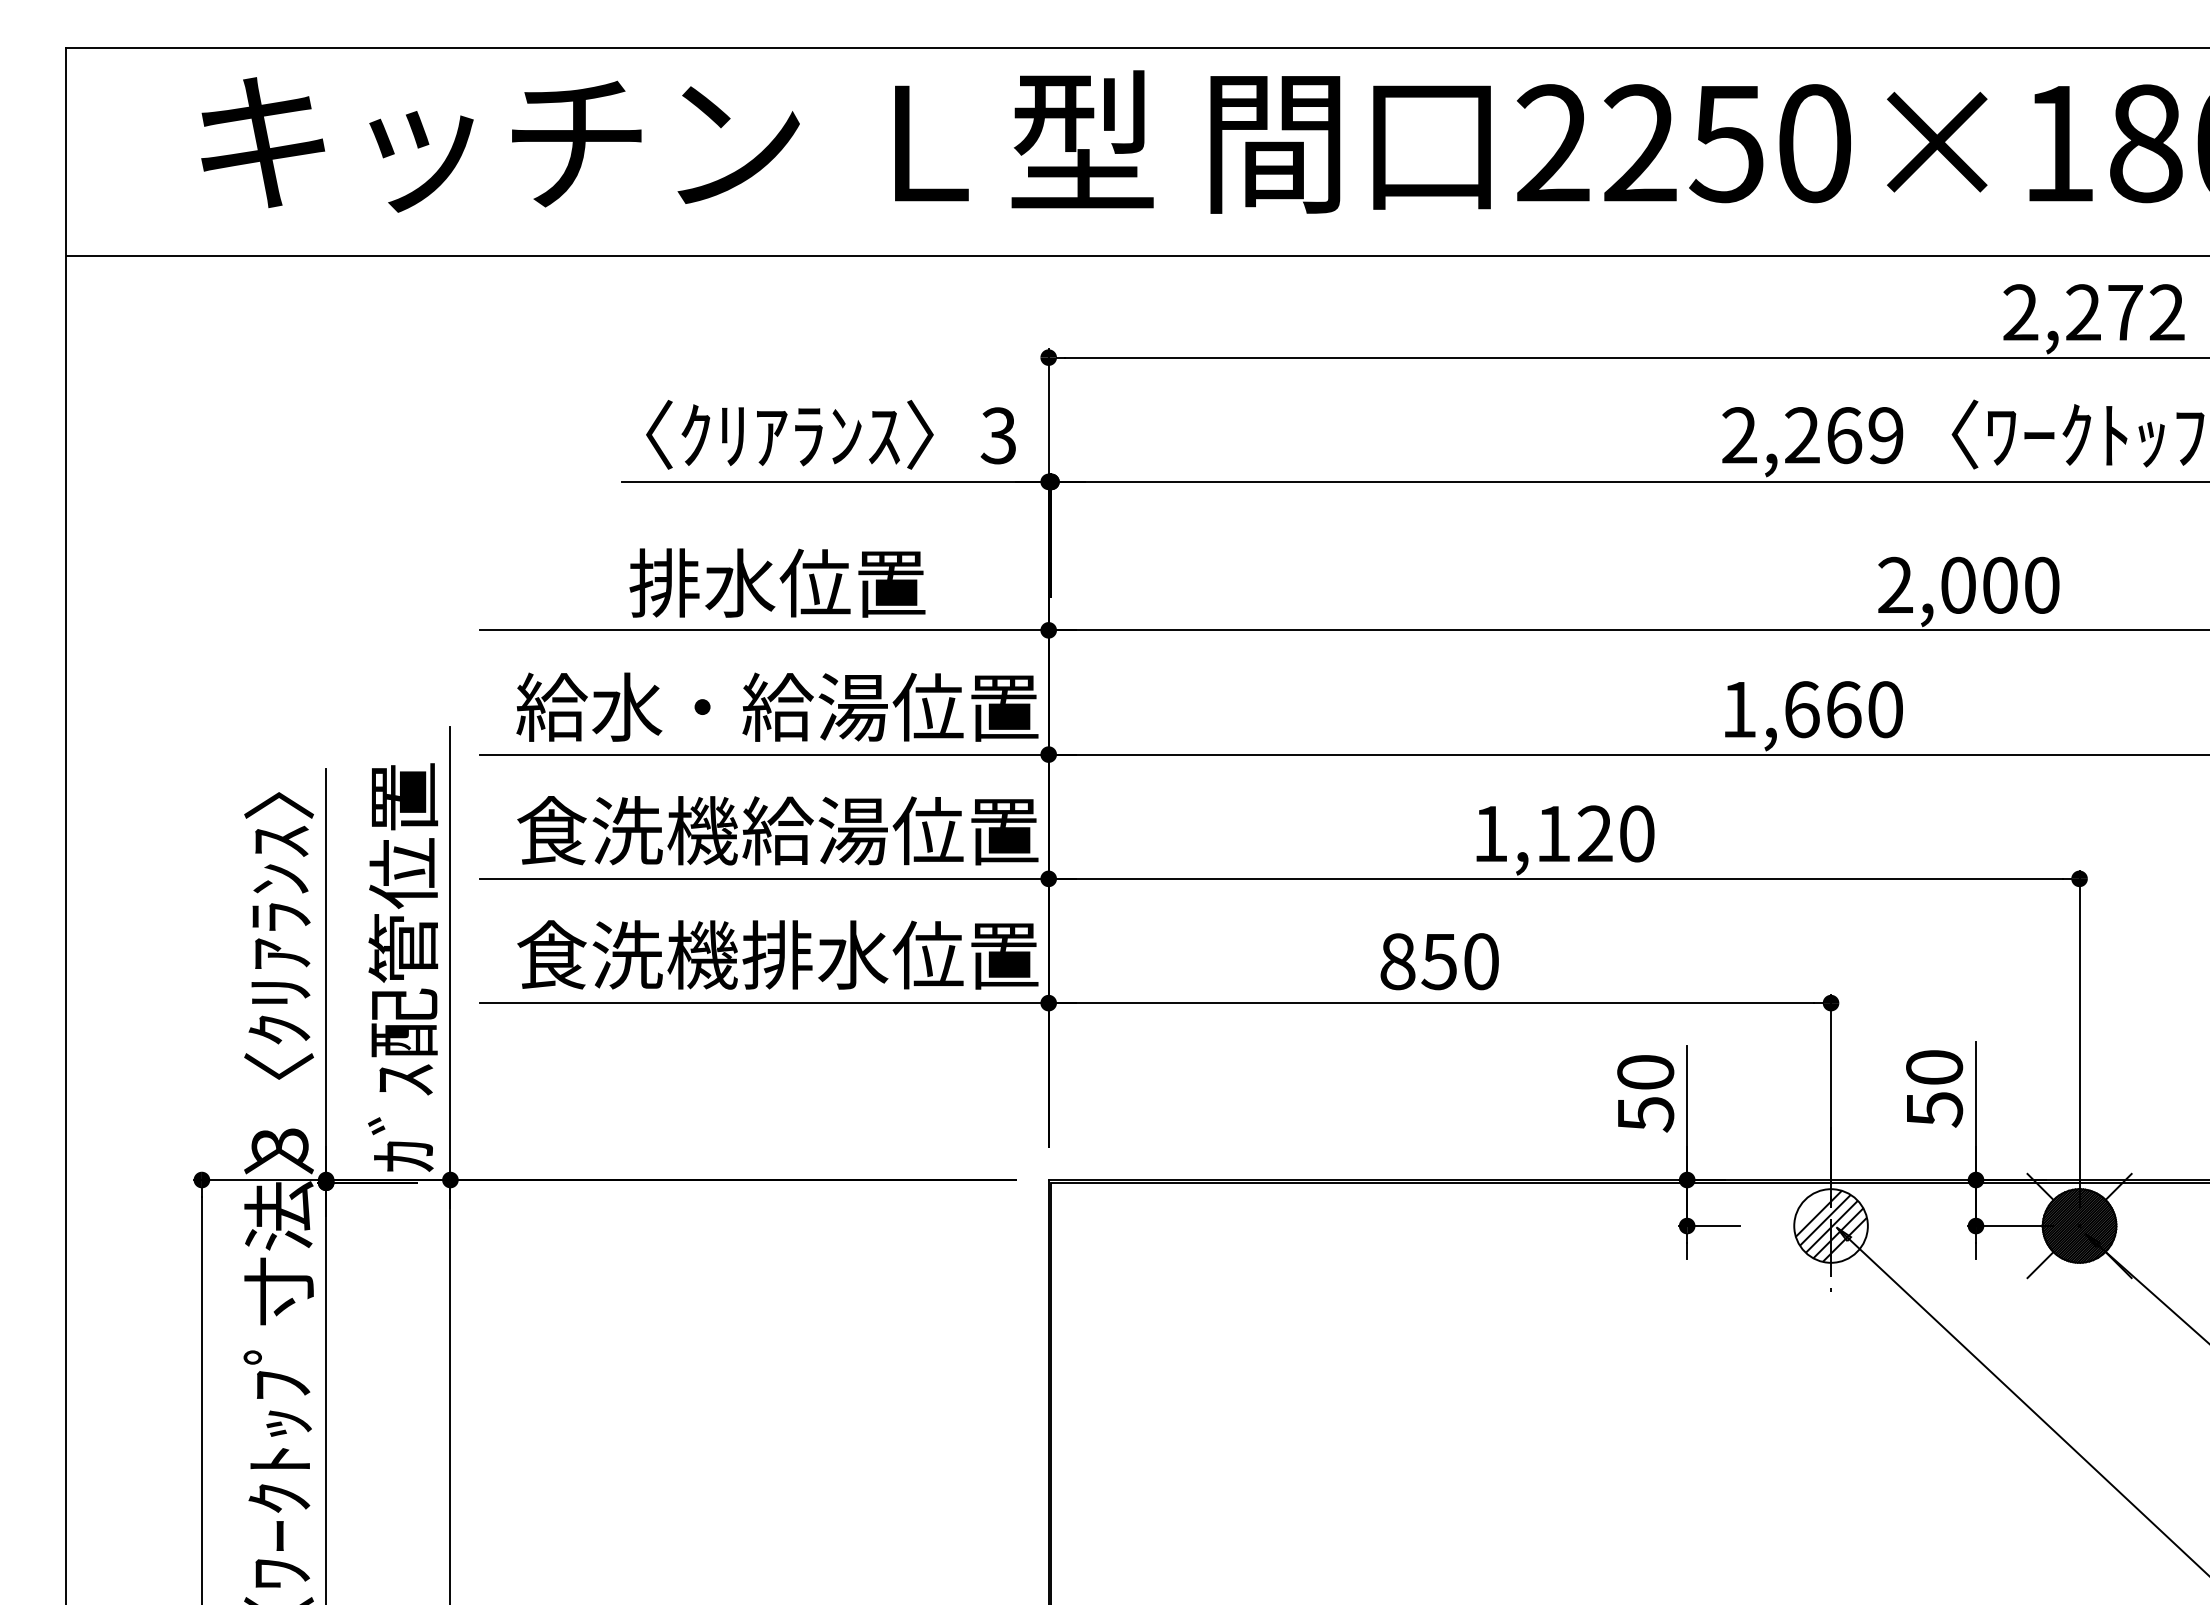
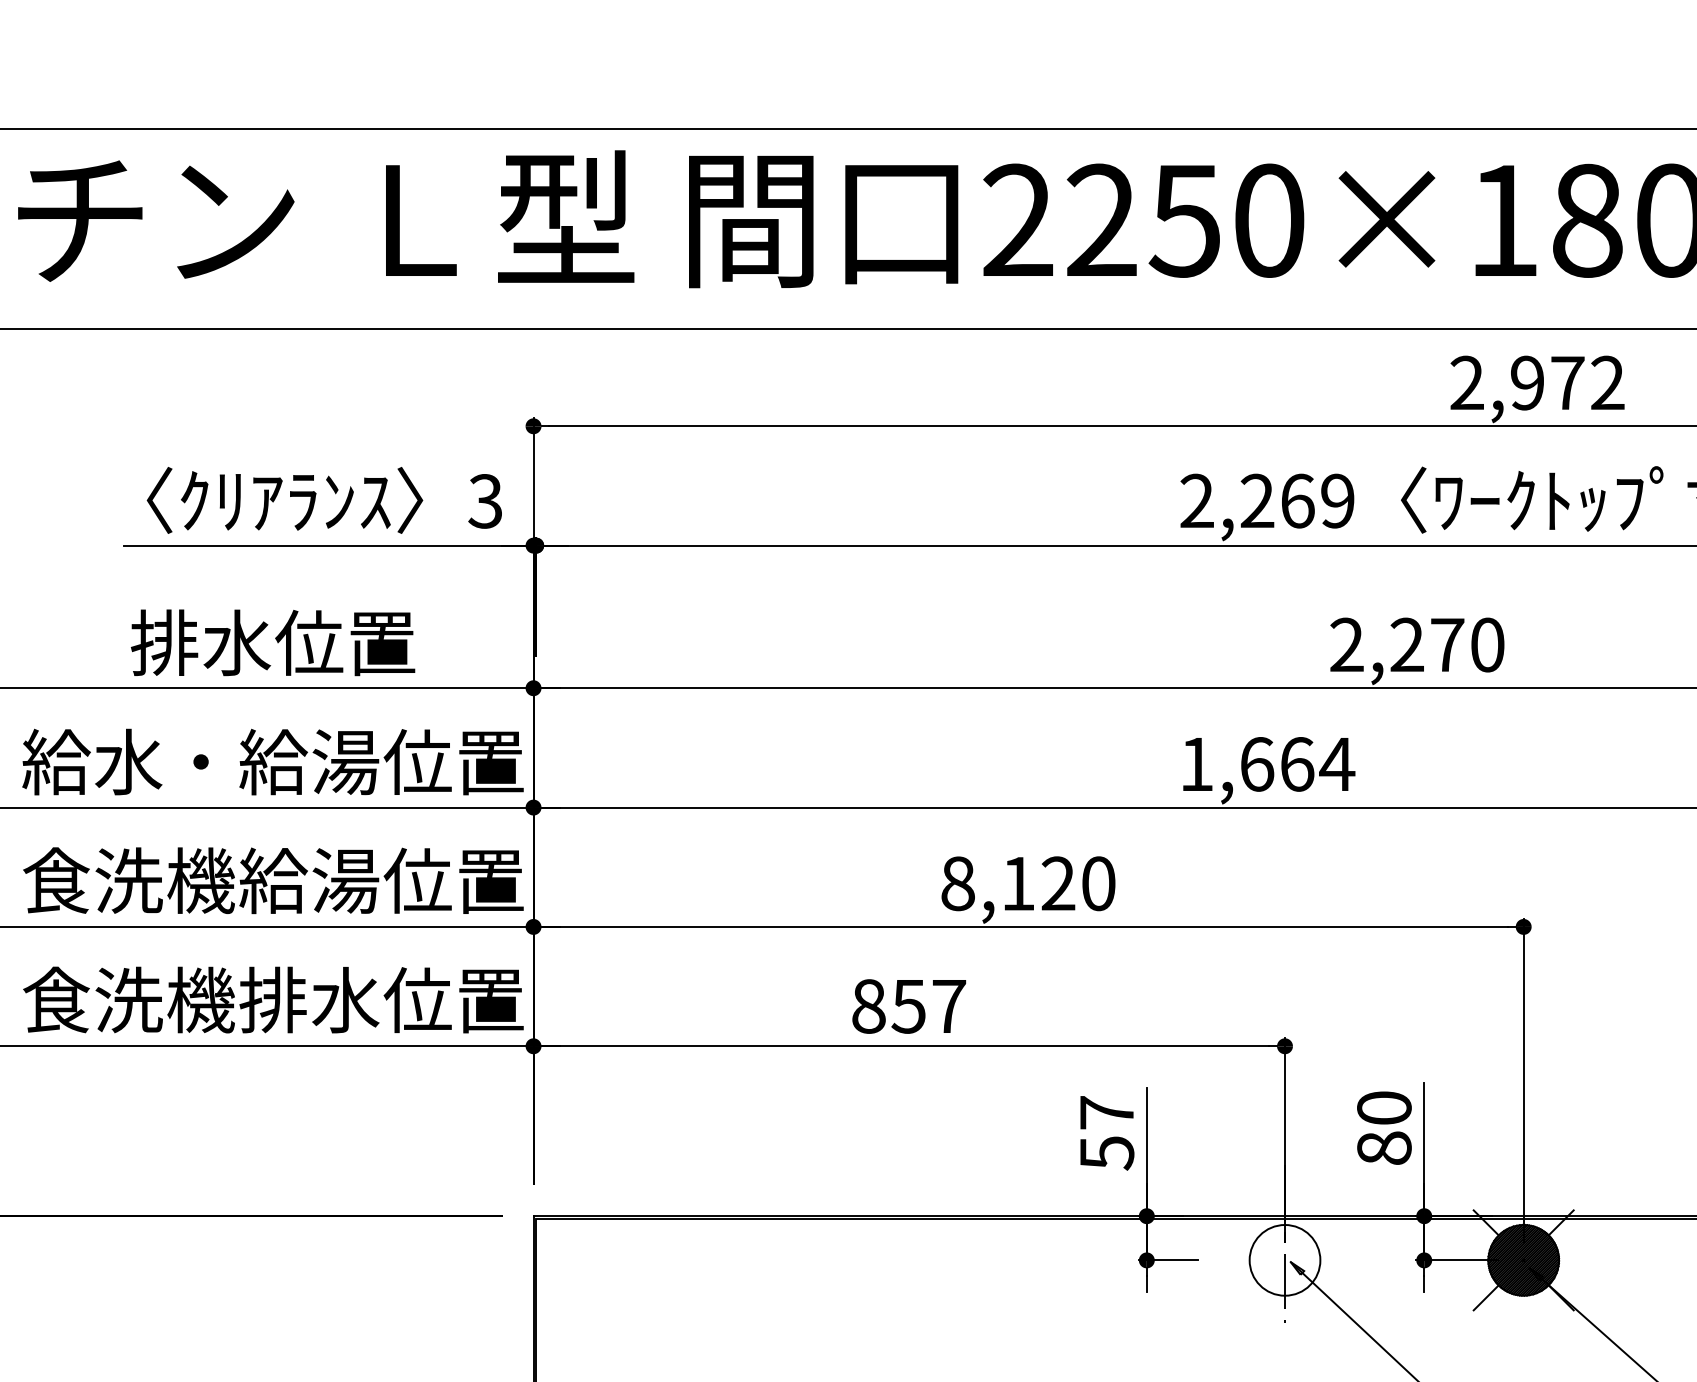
text: (2083, 312) -> (1527, 382), 2,272 -> 2,972
text: (1979, 584) -> (1427, 644), 2,000 -> 2,270
text: (1885, 709) -> (1337, 764), 1,660 -> 1,664
text: (1490, 833) -> (957, 883), 1,120 -> 8,120
text: (1481, 961) -> (949, 1006), 850 -> 857
text: (1645, 1072) -> (1106, 1112), 50 -> 57
text: (1934, 1109) -> (1384, 1148), 50 -> 80
hatch: (1830, 1225) -> (1284, 1259), removed

